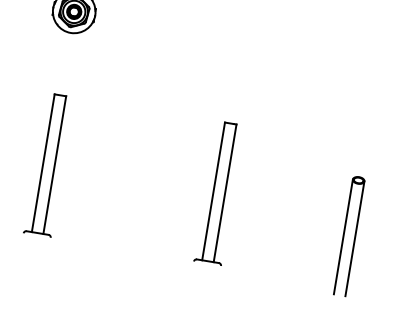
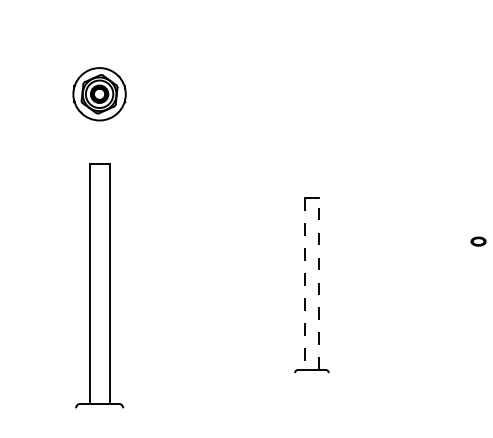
part: (48, 164) -> (99, 284), size x1.4
line: (213, 191) -> (304, 284), solid -> dashed
line: (225, 193) -> (319, 284), solid -> dashed
line: (343, 236) -> (471, 312), removed
line: (354, 238) -> (485, 312), removed

